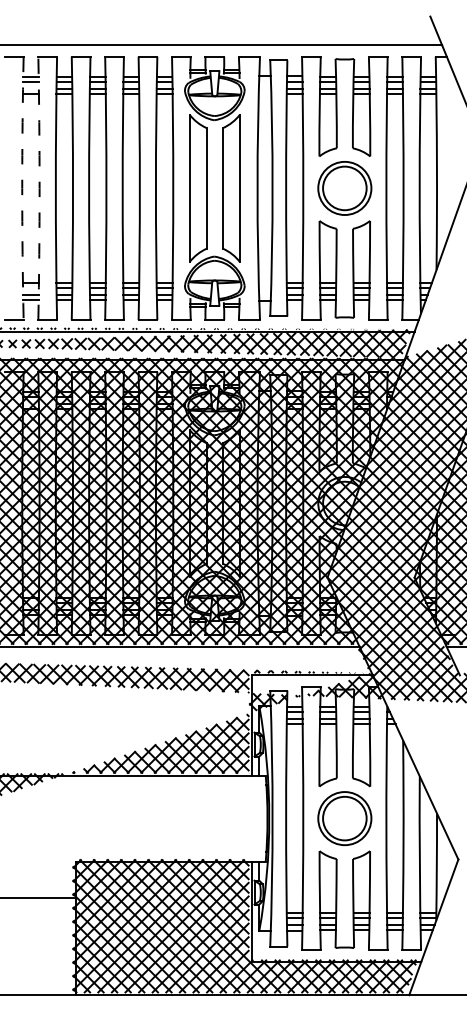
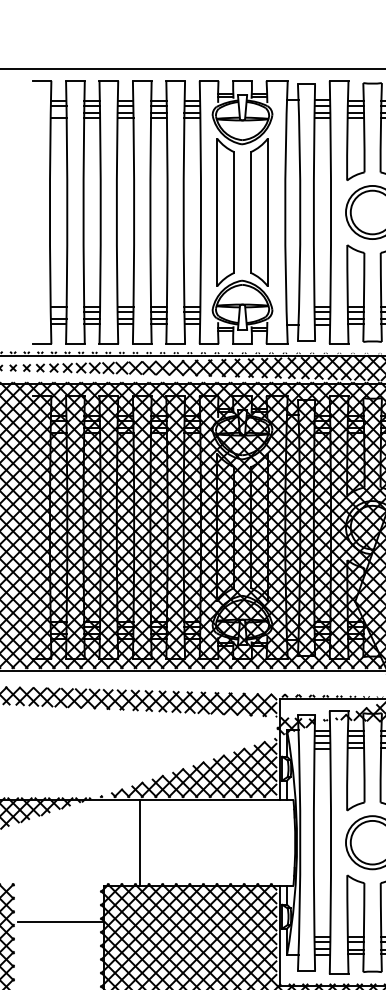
arc: (22, 188) -> (50, 212), dashed -> solid
arc: (39, 188) -> (67, 212), dashed -> solid
line: (112, 818) -> (140, 842), added

